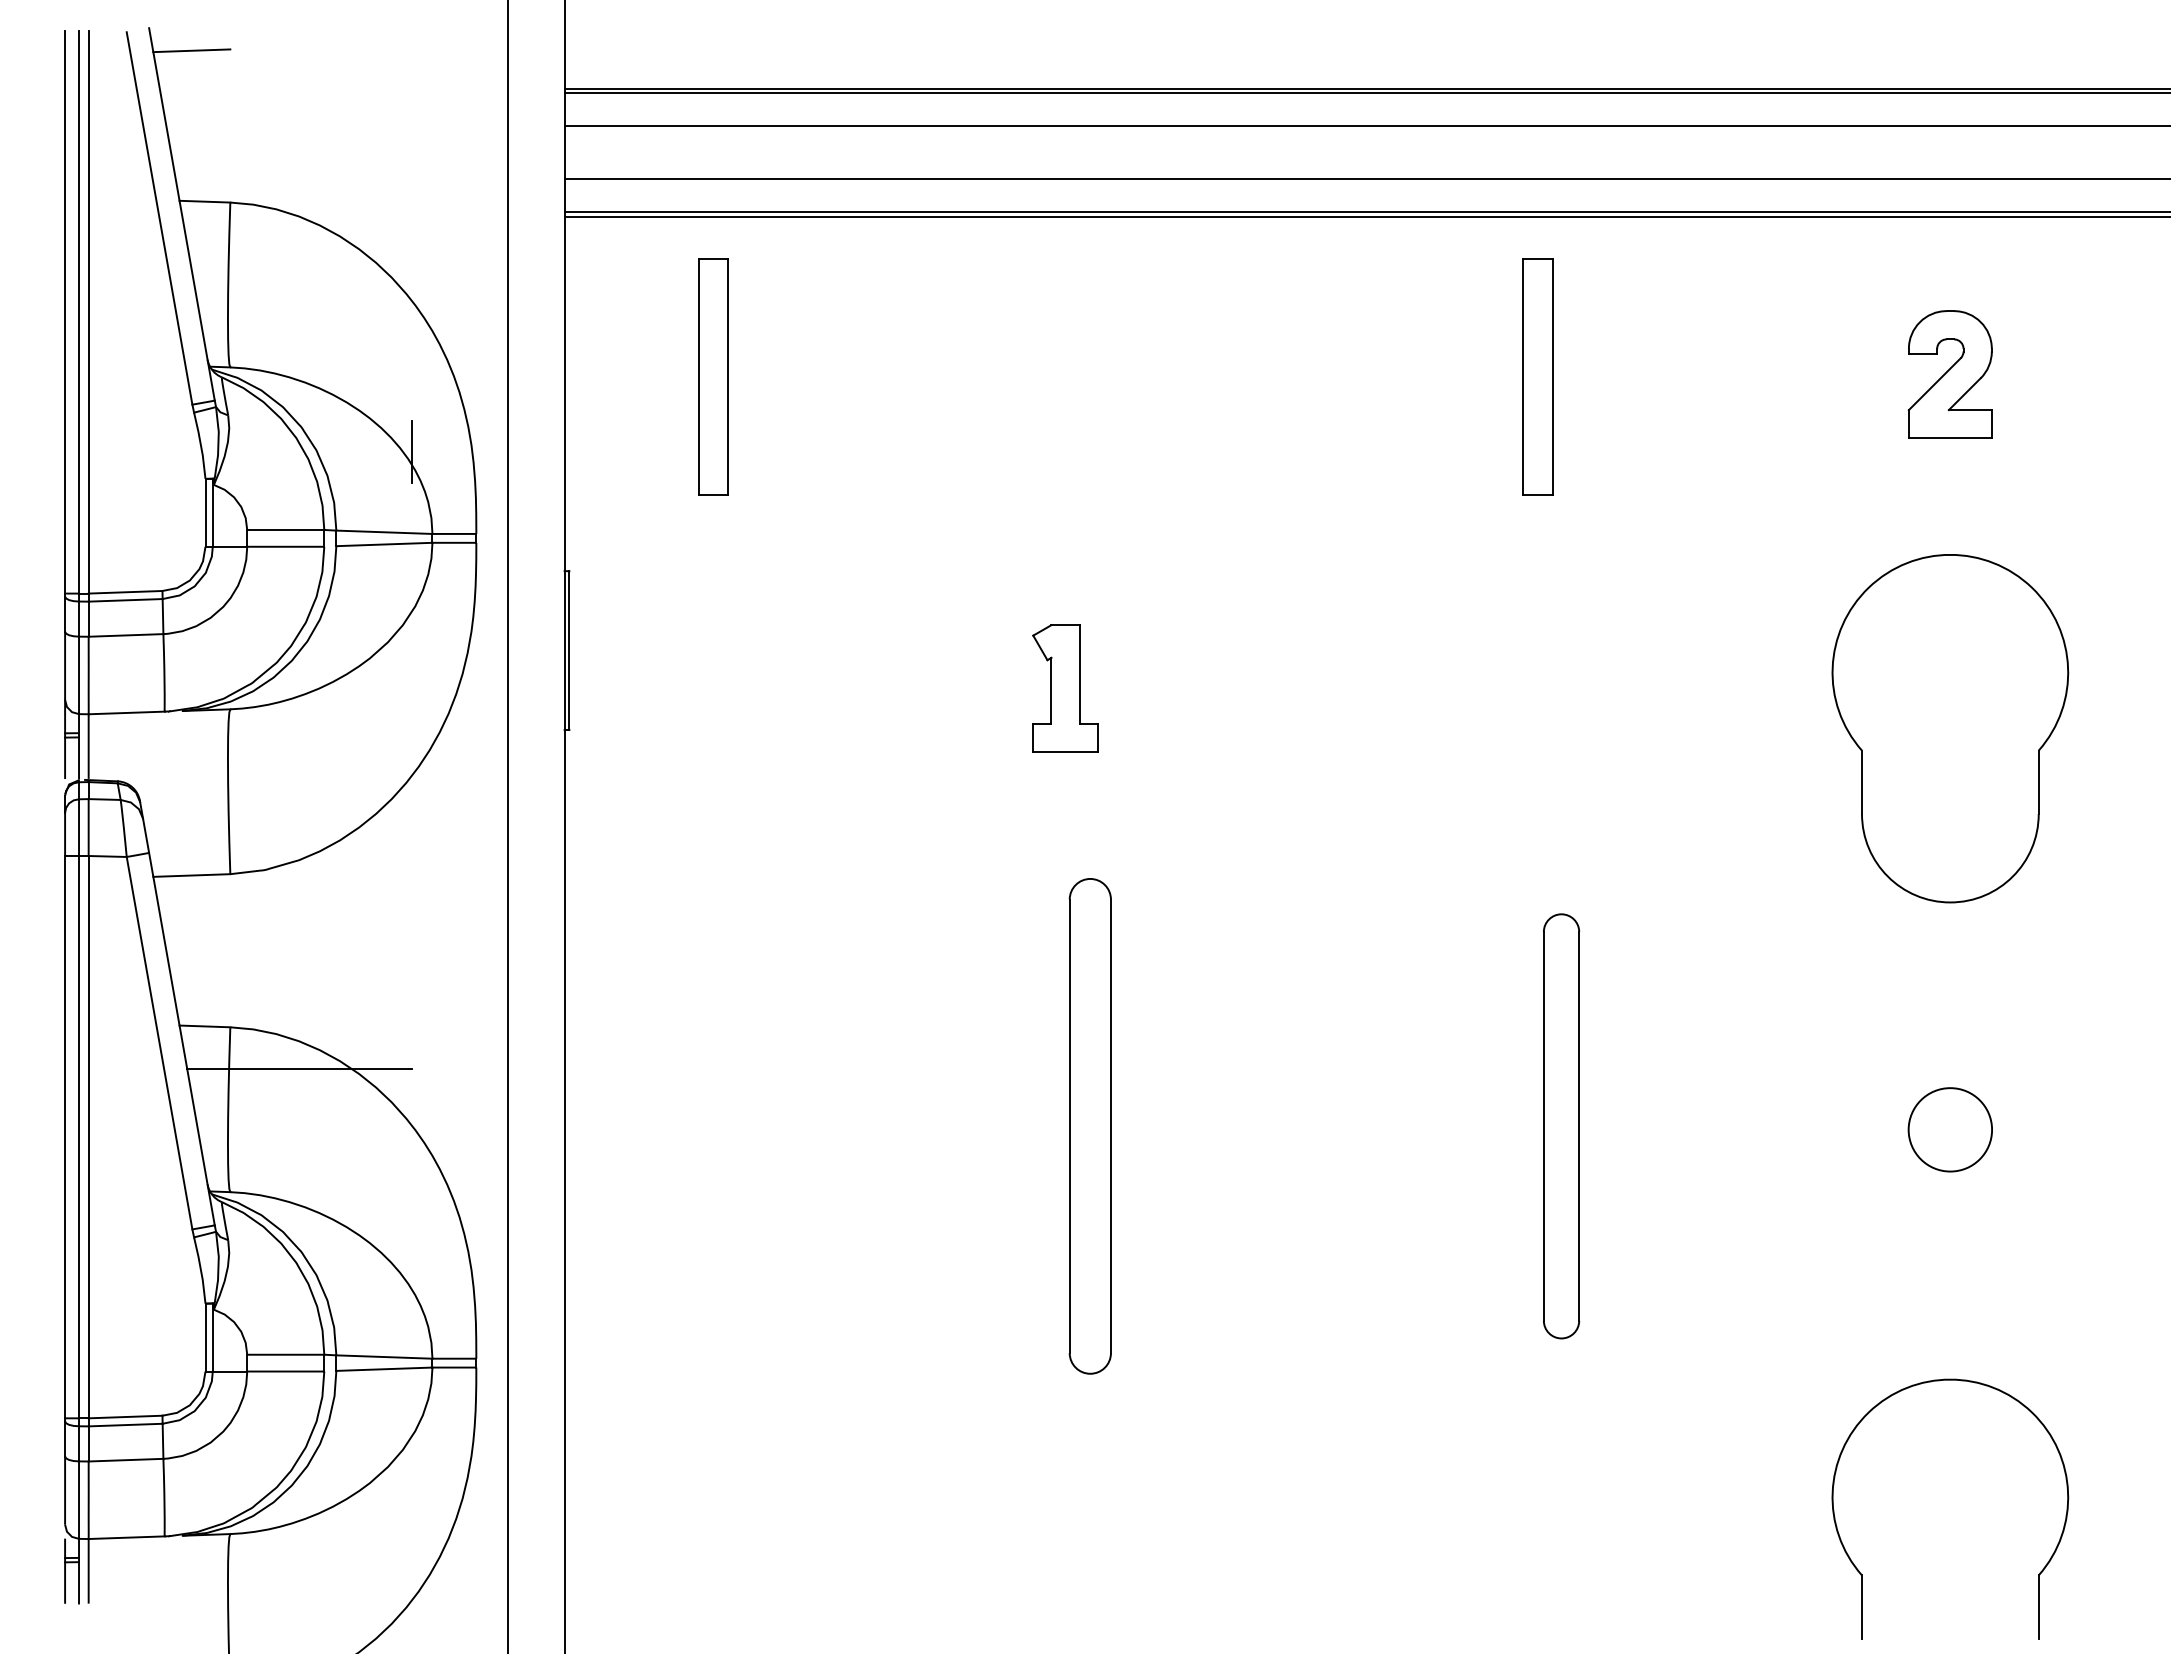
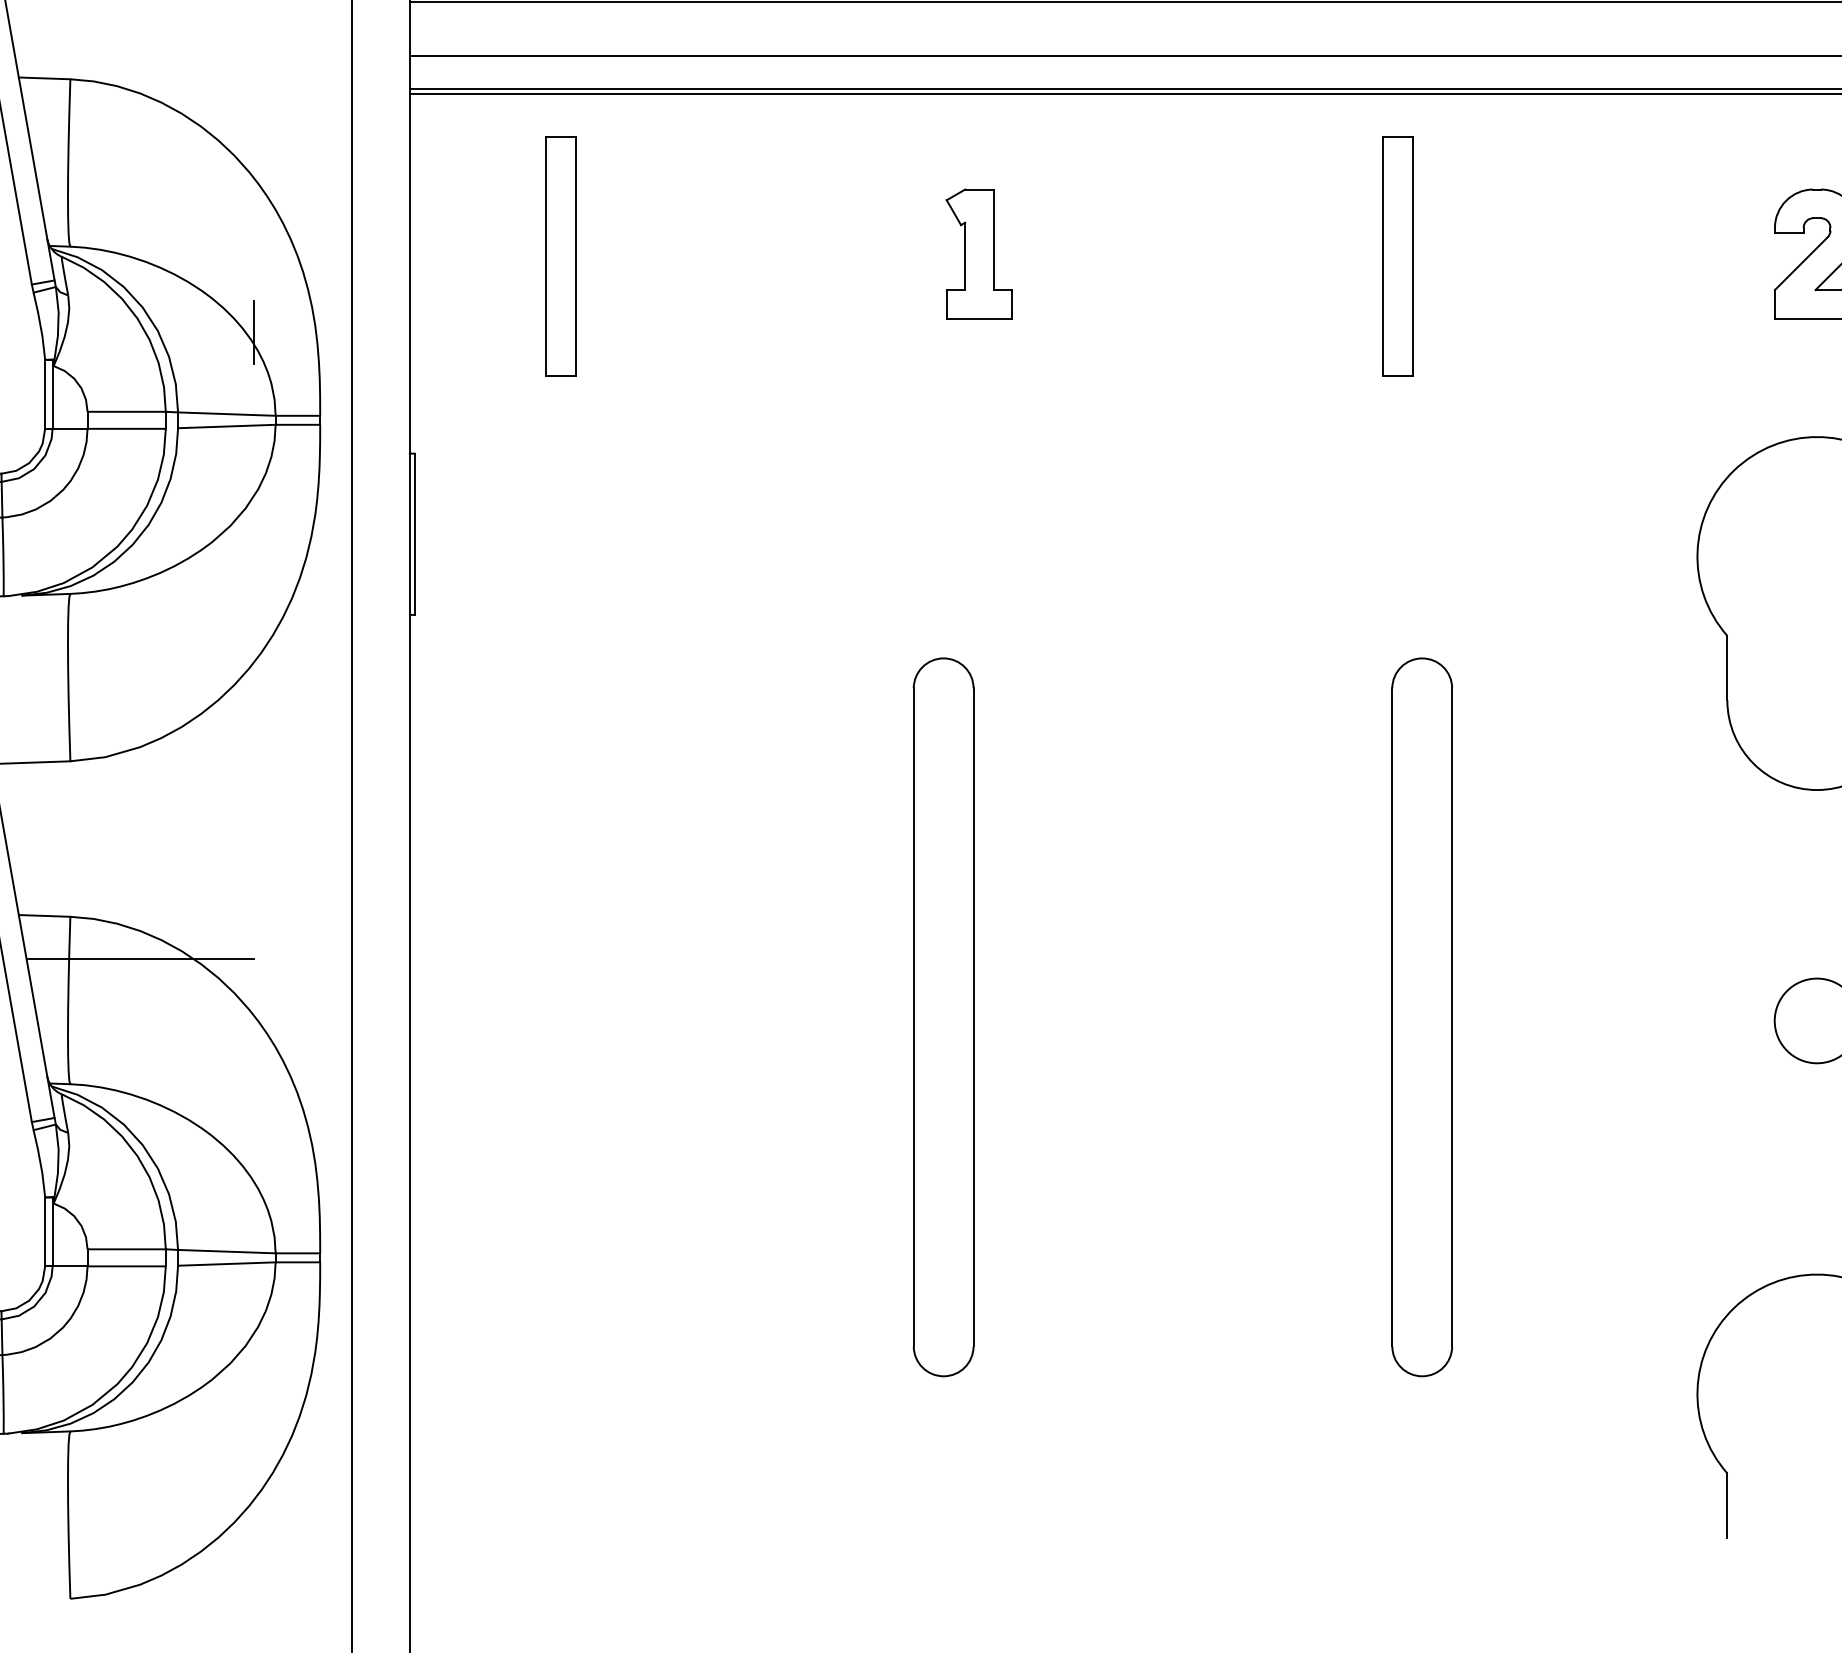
part: (1065, 688) -> (979, 253), moved
part: (1090, 1126) -> (943, 1017), size x1.43
part: (1561, 1126) -> (1422, 1017), size x1.67

